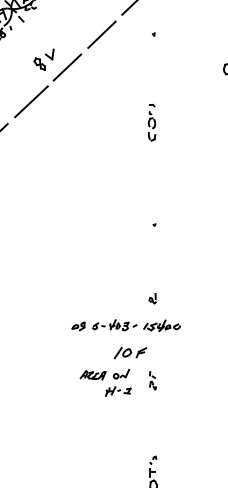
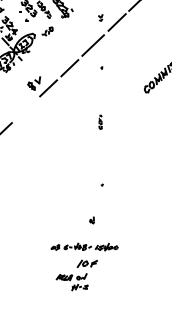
line: (31, 100) -> (26, 108), removed
part: (151, 123) -> (100, 122), size x0.6
part: (151, 298) -> (91, 220), moved
part: (153, 380) -> (101, 280), removed

